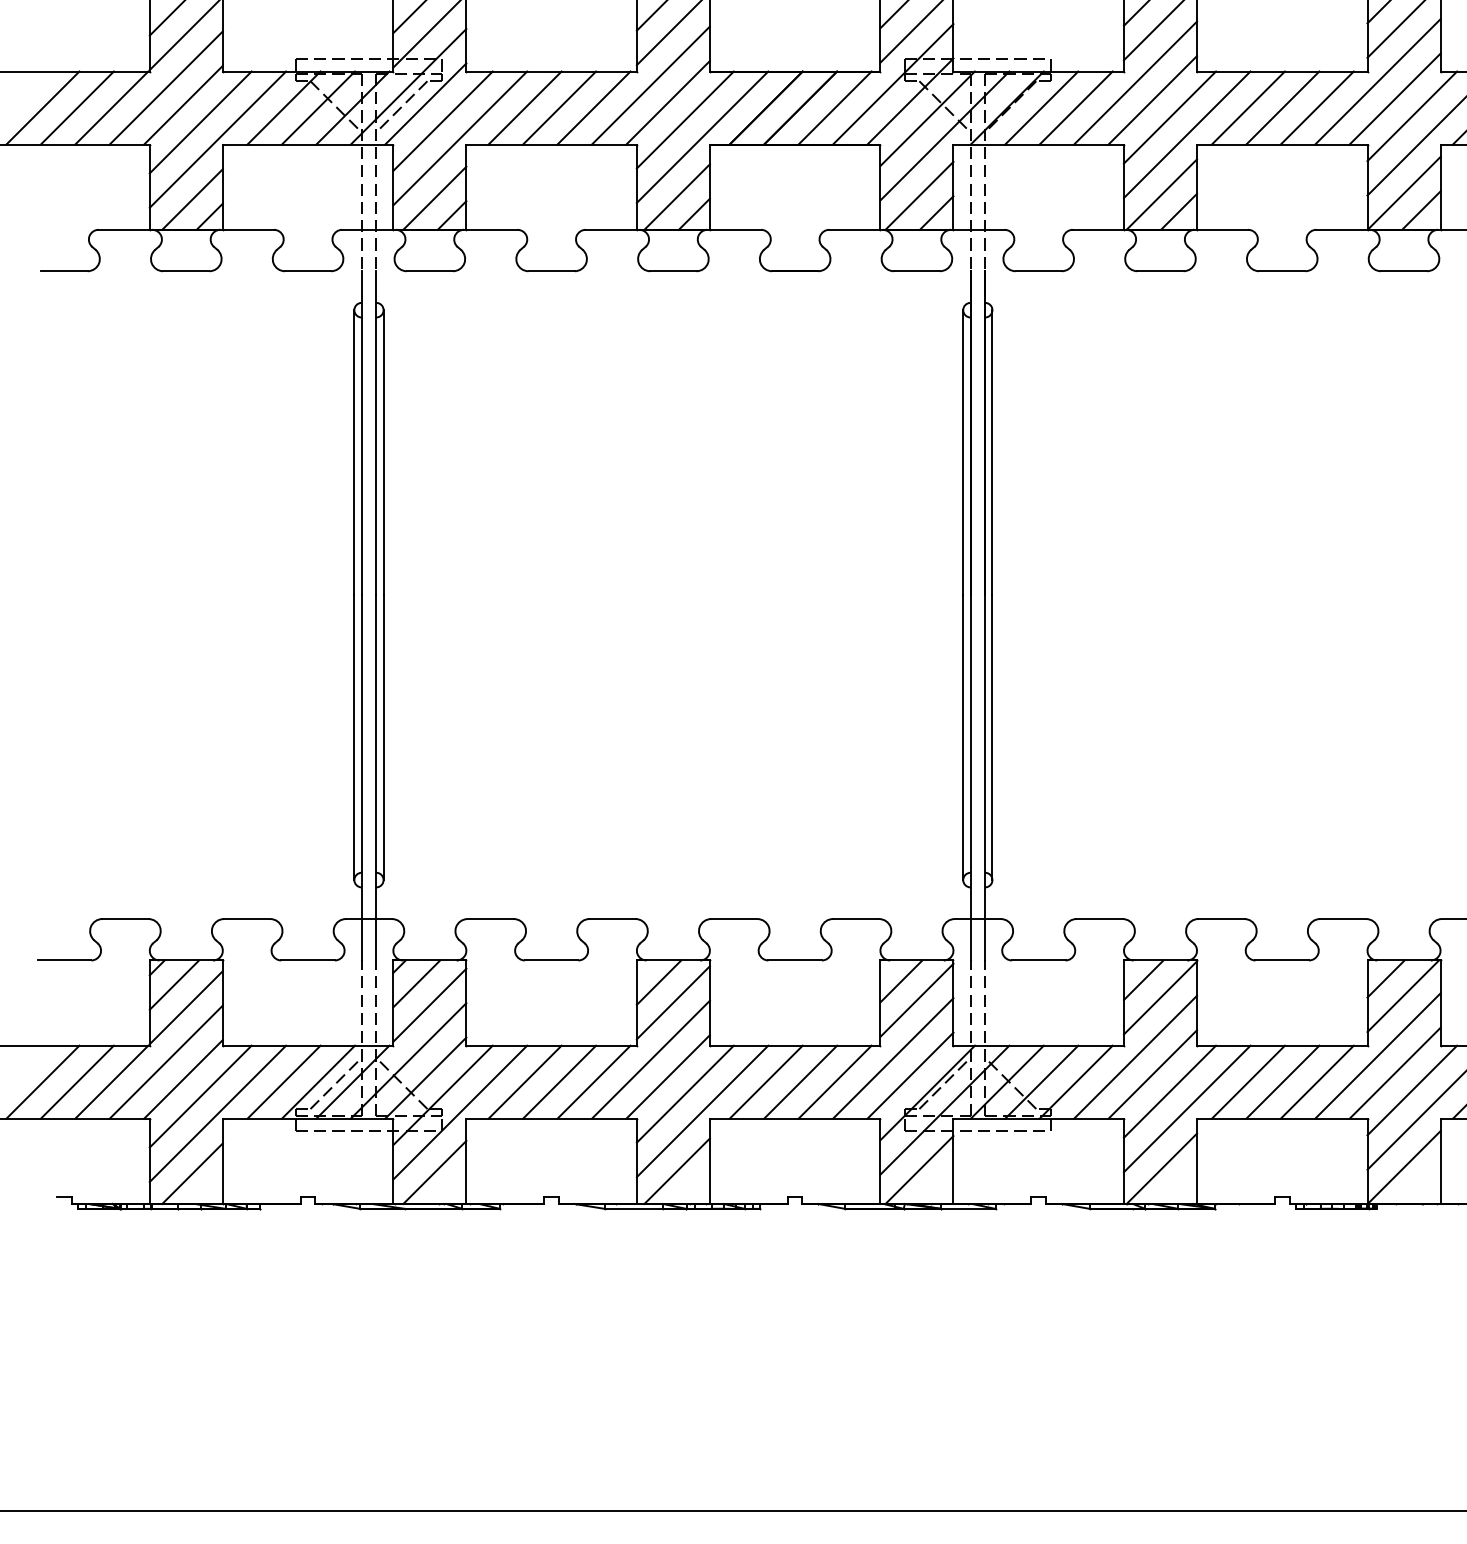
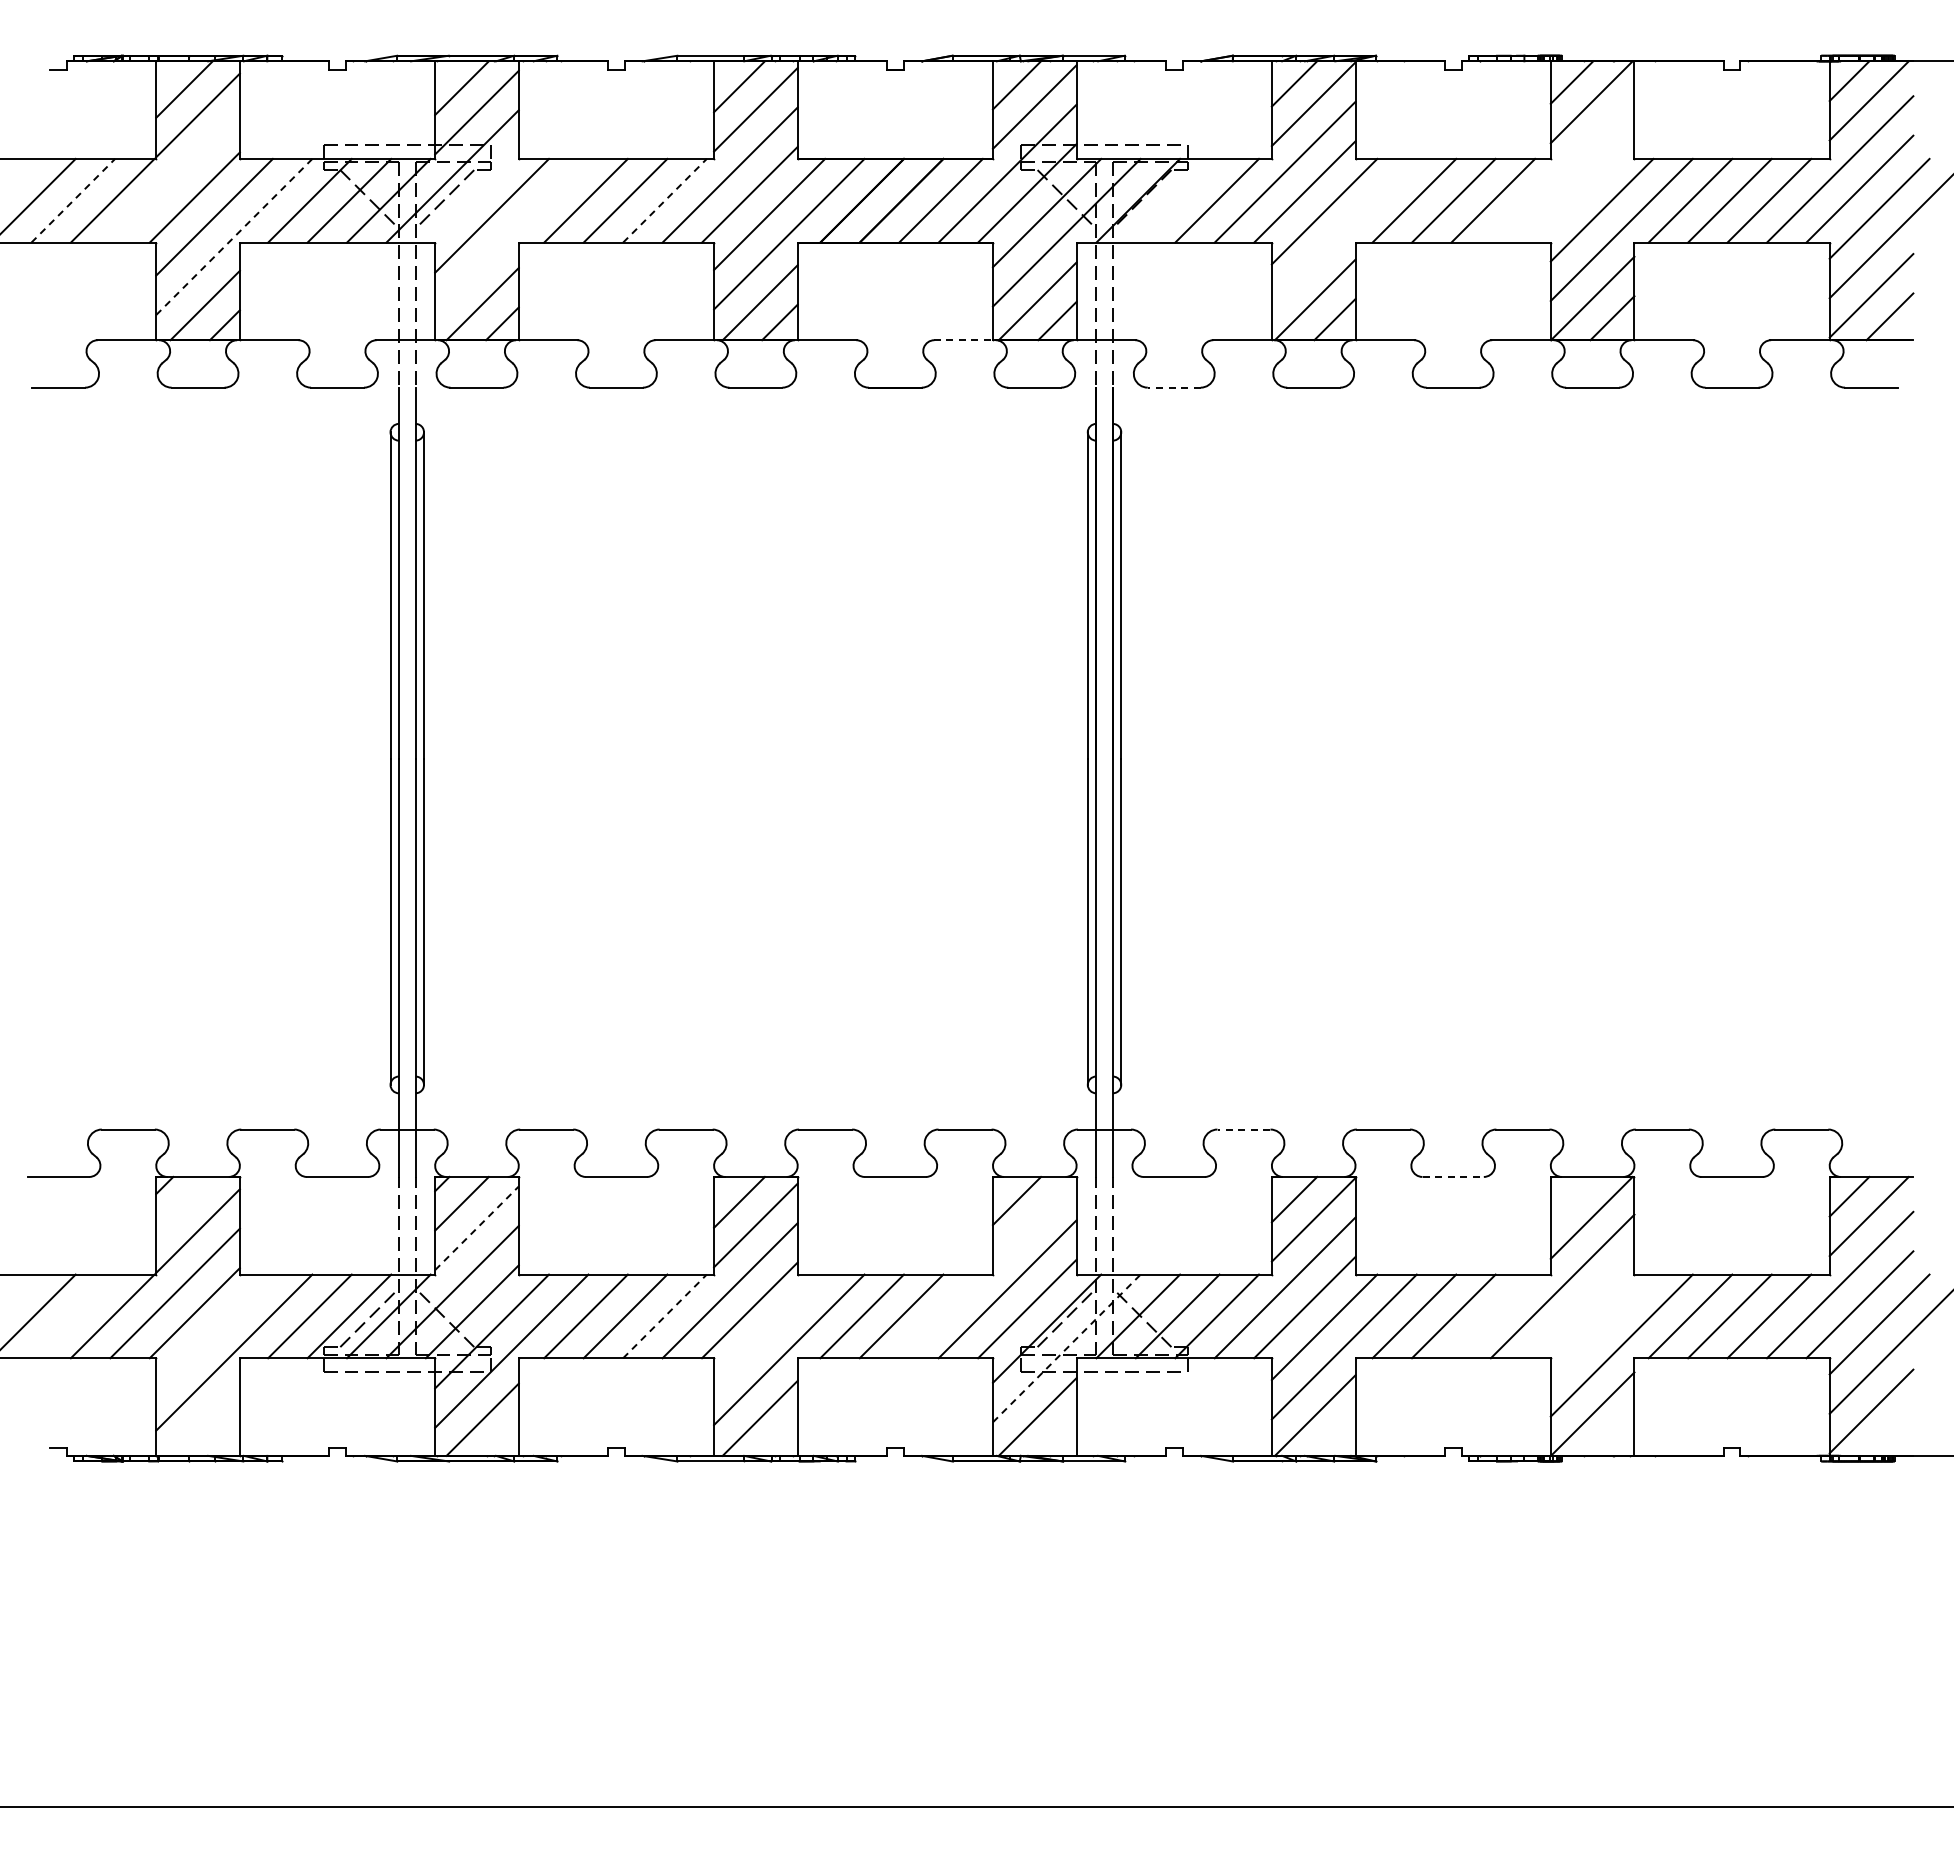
line: (1377, 81) -> (1562, 170), removed
line: (165, 87) -> (174, 177), removed
line: (1395, 99) -> (1582, 190), removed
line: (425, 103) -> (471, 195), removed
line: (77, 107) -> (73, 200), solid -> dashed
line: (594, 107) -> (665, 200), solid -> dashed
line: (1041, 107) -> (1177, 200), removed
line: (1186, 134) -> (1343, 230), removed
line: (459, 138) -> (511, 235), removed
line: (218, 139) -> (234, 236), solid -> dashed
line: (854, 230) -> (963, 340), solid -> dashed
line: (1038, 271) -> (1173, 387), solid -> dashed
line: (1099, 919) -> (1243, 1129), solid -> dashed
line: (1282, 960) -> (1453, 1176), solid -> dashed
line: (1385, 978) -> (1571, 1197), removed
line: (174, 984) -> (184, 1204), removed
line: (916, 1000) -> (1034, 1222), removed
line: (430, 1004) -> (477, 1227), solid -> dashed
line: (1395, 1073) -> (1582, 1306), removed
line: (77, 1082) -> (73, 1316), removed
line: (594, 1082) -> (665, 1316), solid -> dashed
line: (834, 1082) -> (940, 1316), removed
line: (1317, 1082) -> (1493, 1316), removed
line: (1411, 1090) -> (1601, 1325), removed
line: (685, 1093) -> (769, 1329), removed
line: (200, 1096) -> (214, 1332), removed
line: (945, 1110) -> (1067, 1348), solid -> dashed
line: (191, 1173) -> (204, 1420), removed

